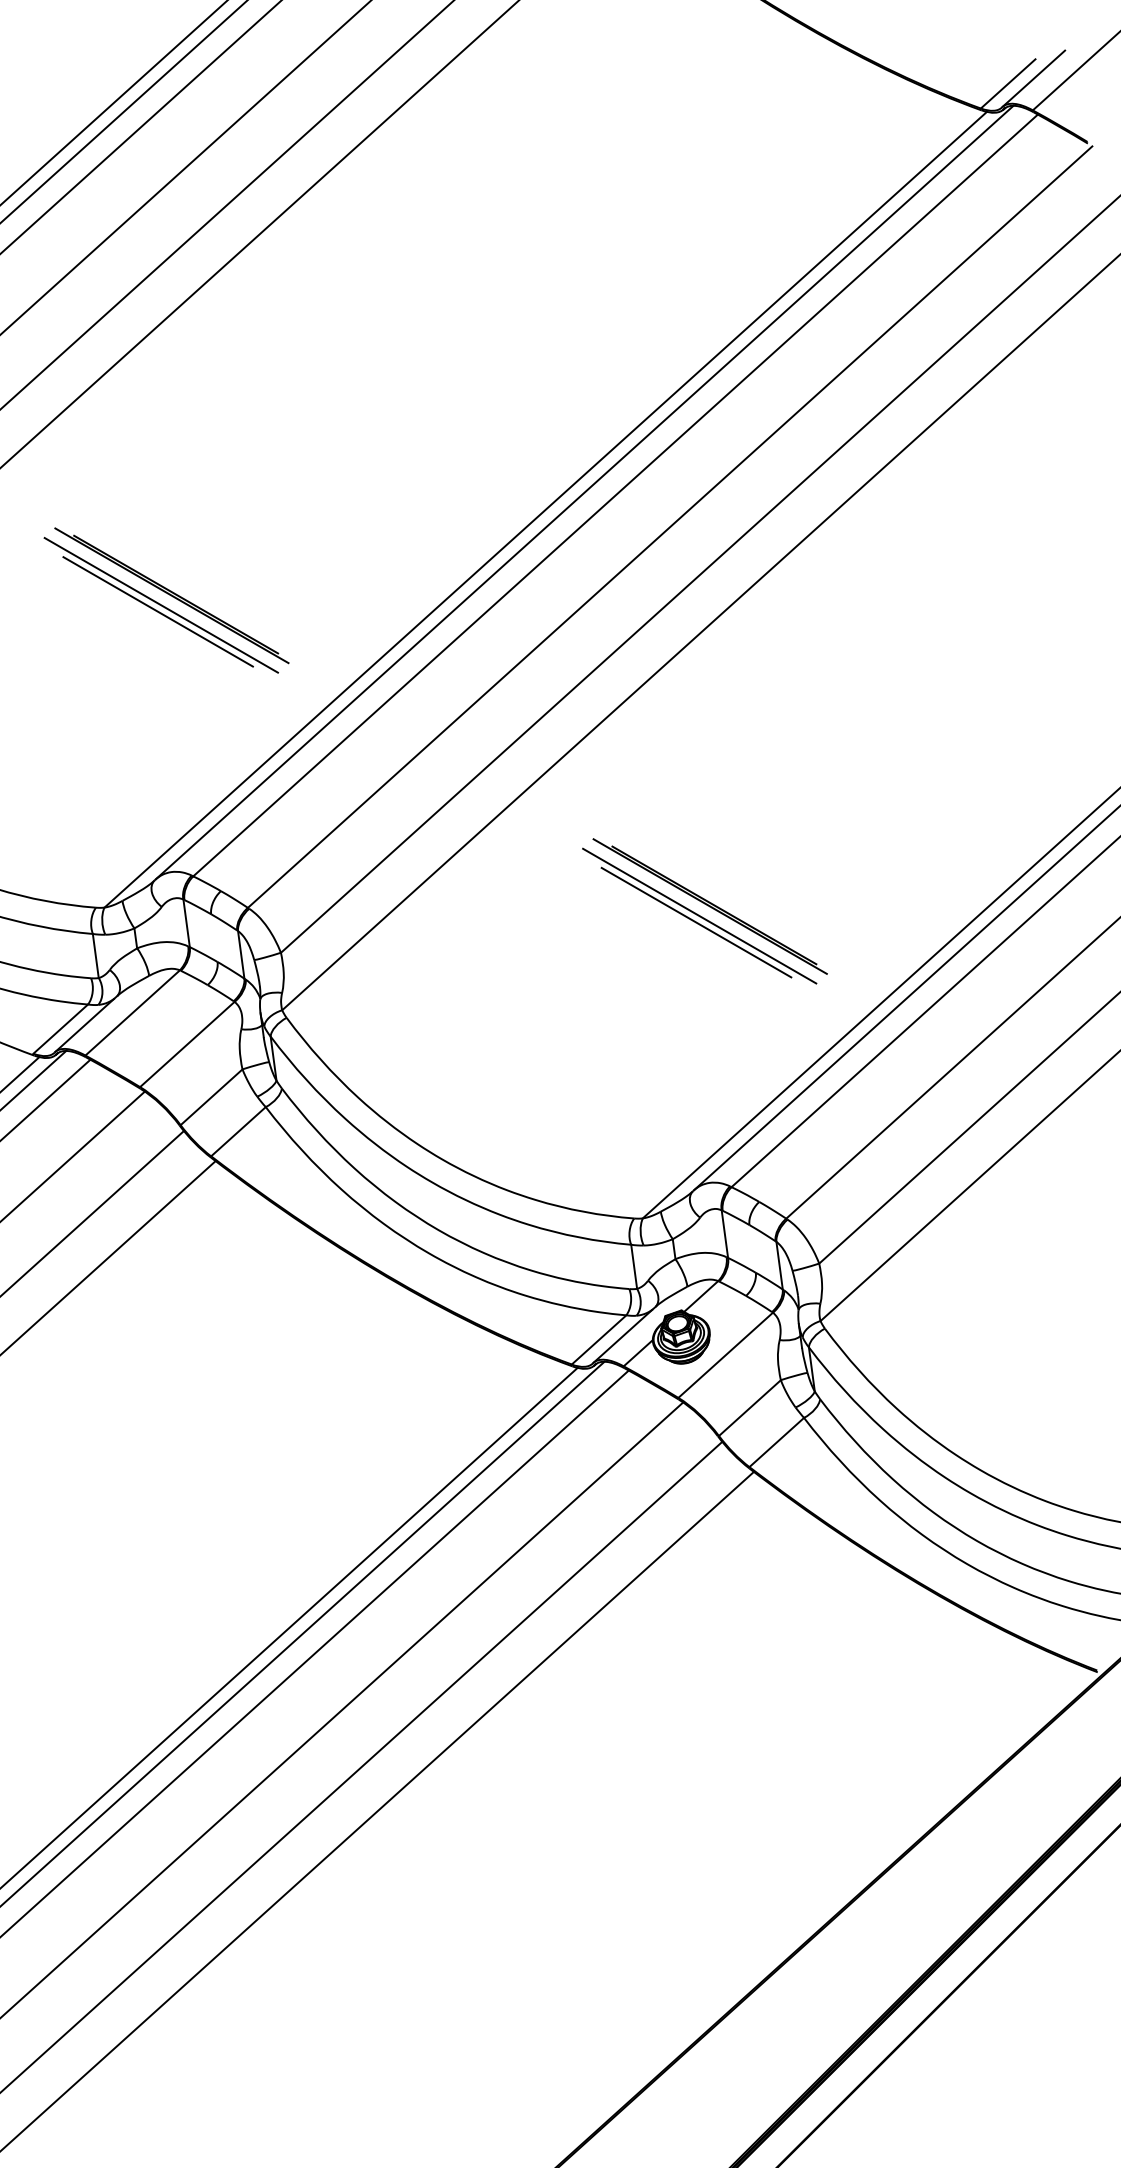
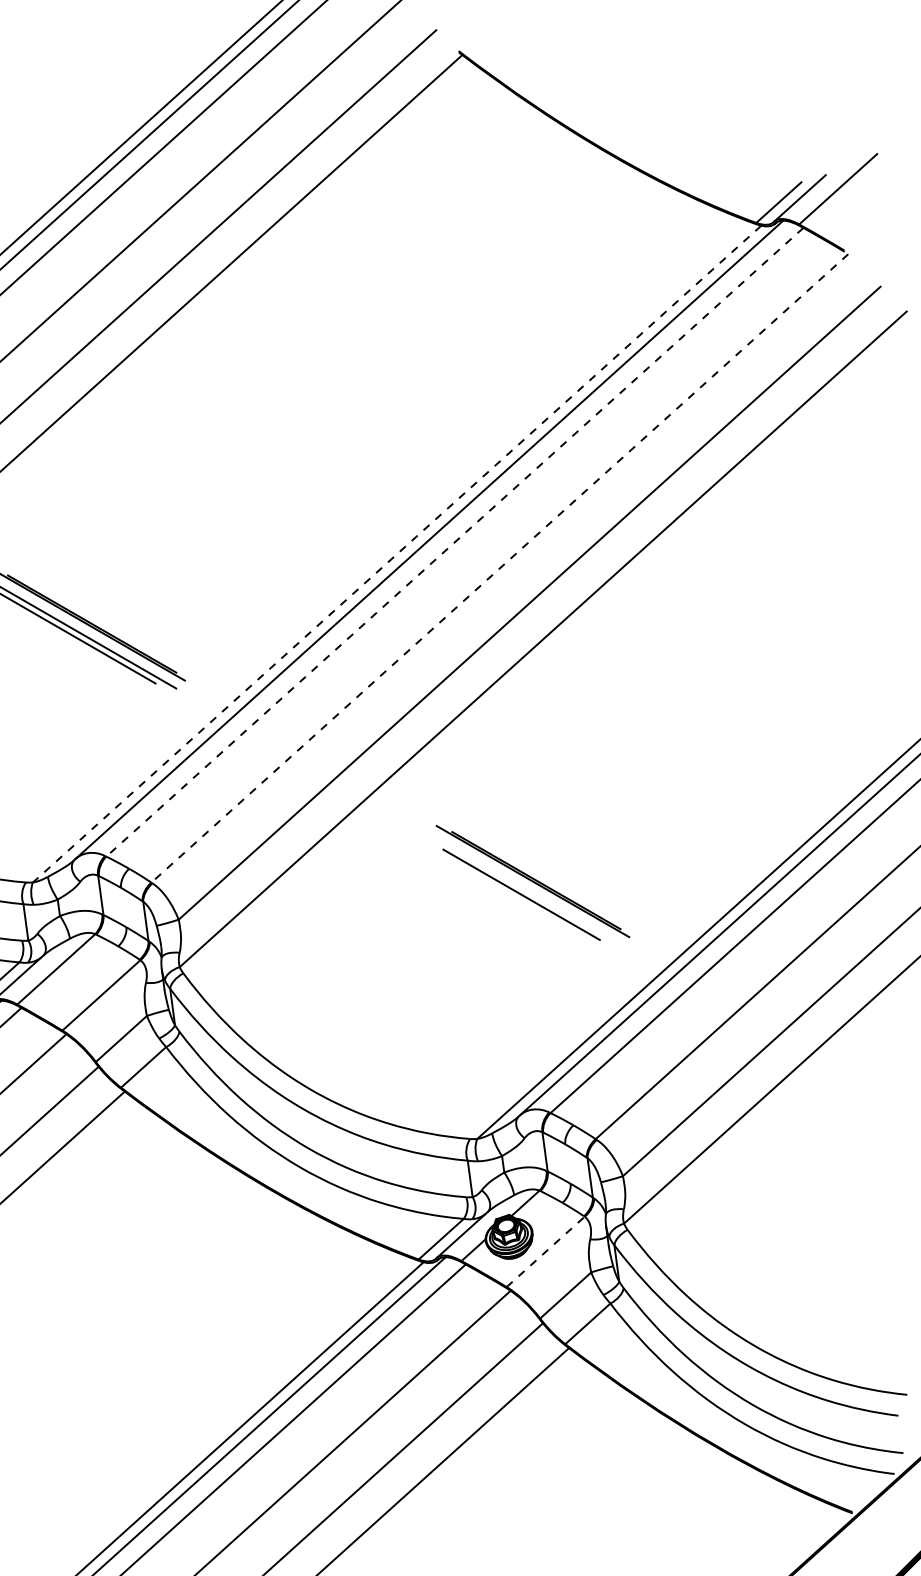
line: (615, 495) -> (454, 542), solid -> dashed
line: (545, 510) -> (397, 554), solid -> dashed
line: (670, 527) -> (500, 568), solid -> dashed
line: (699, 915) -> (524, 888), removed
line: (725, 1355) -> (545, 1252), solid -> dashed

